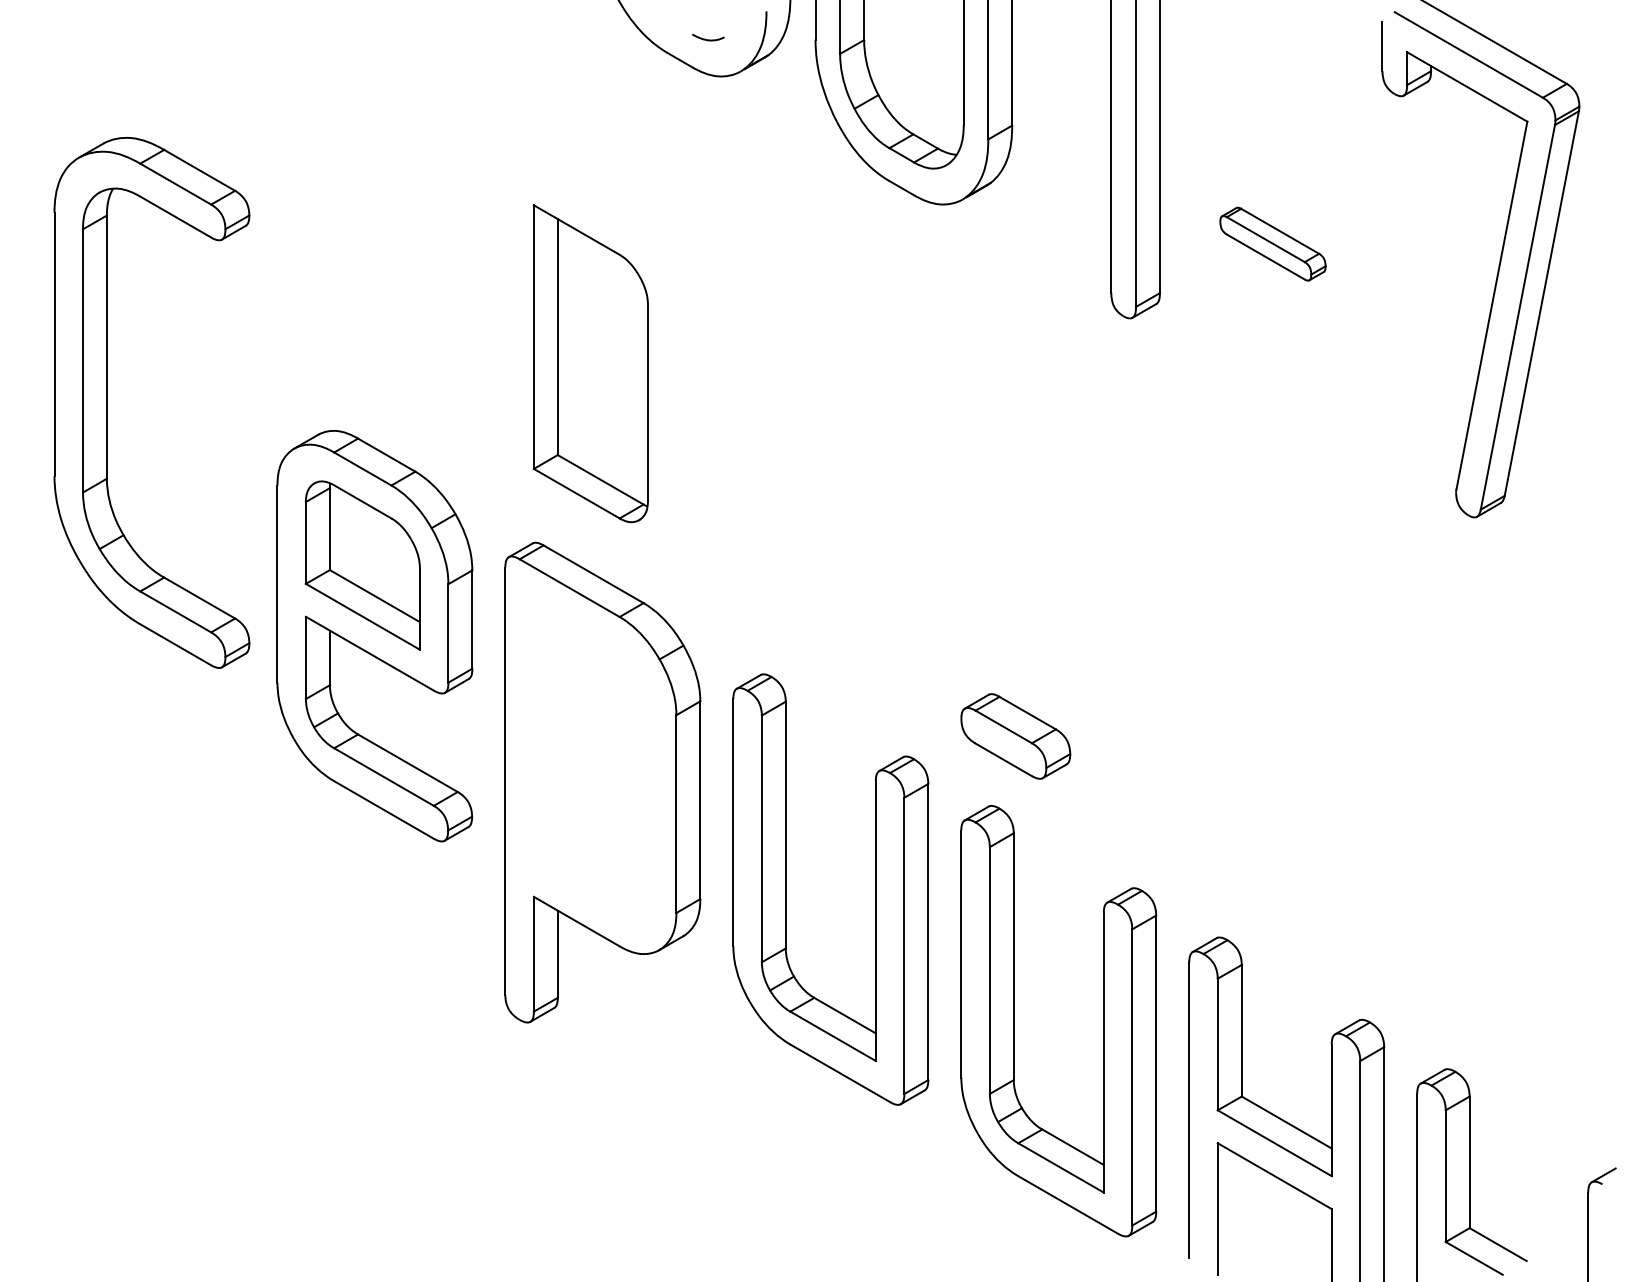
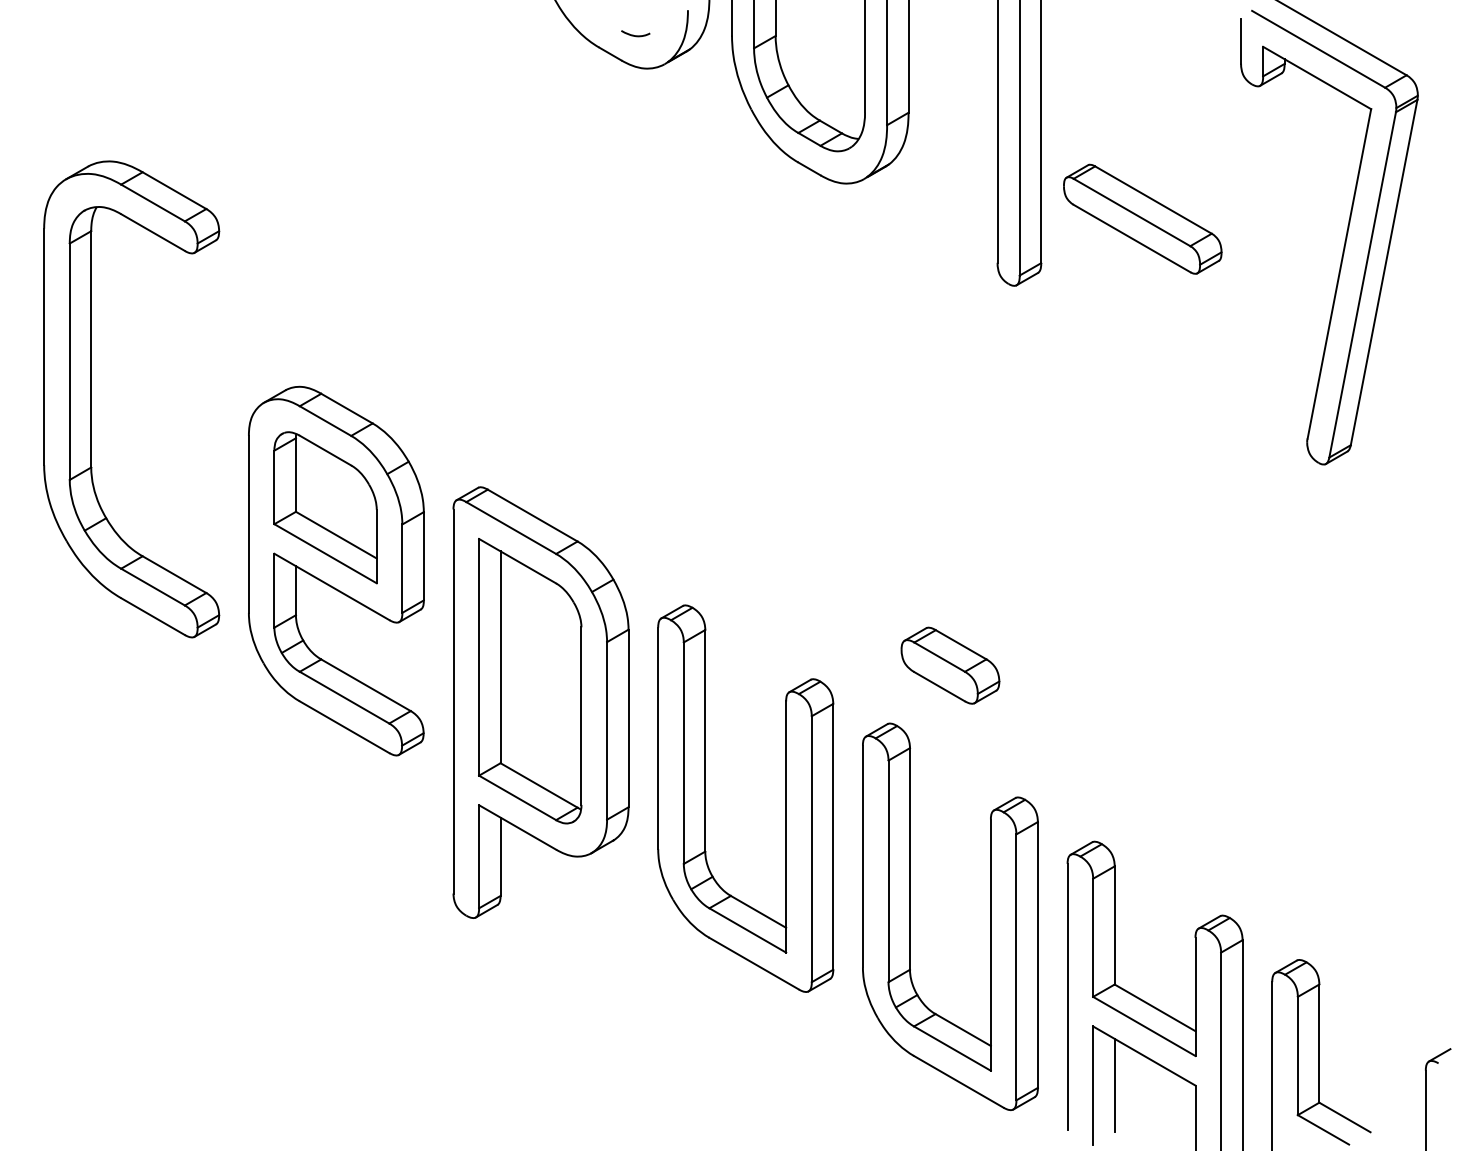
part: (1272, 243) -> (1142, 218), size x1.67
part: (590, 363) -> (529, 681), moved
part: (107, 402) -> (91, 399), moved
part: (1015, 736) -> (950, 665), moved
line: (1241, 1209) -> (1114, 1085), added

